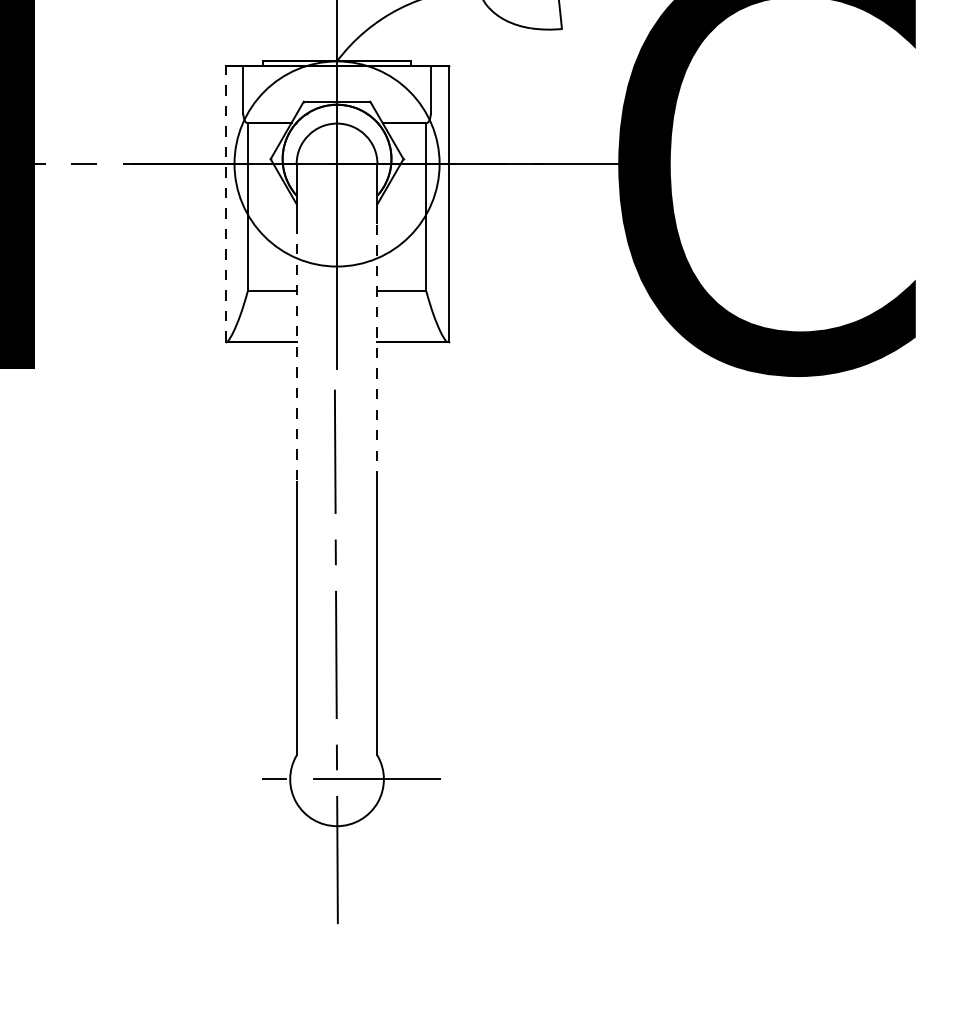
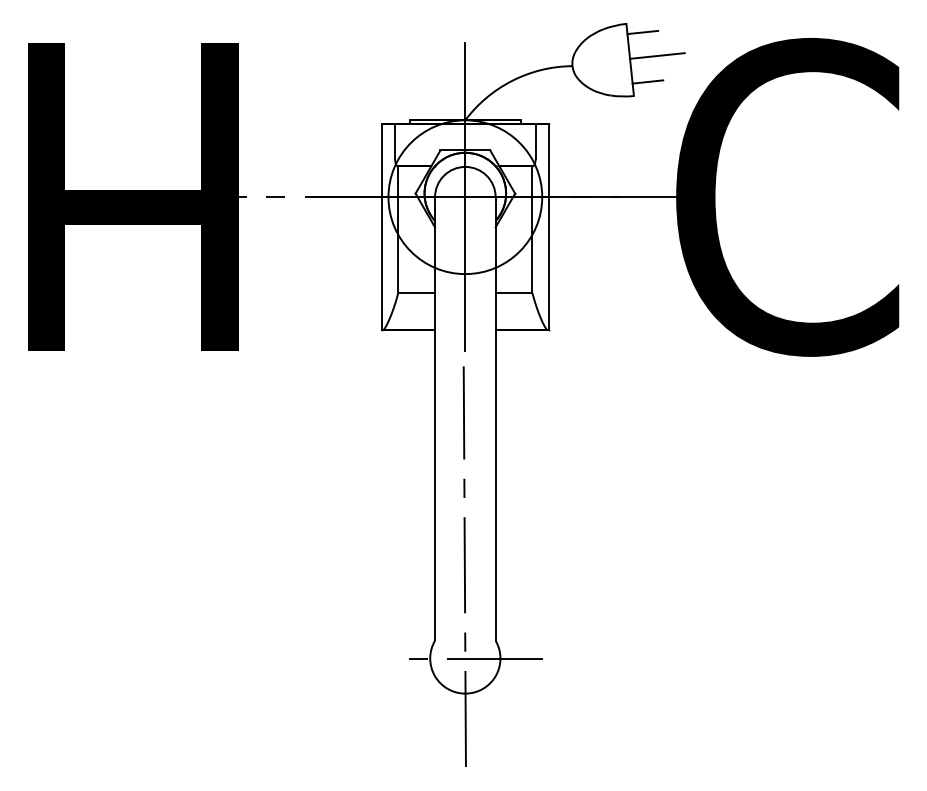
line: (580, 9) -> (647, 81), added
line: (225, 203) -> (381, 226), dashed -> solid
line: (297, 352) -> (435, 338), dashed -> solid
line: (377, 352) -> (495, 338), dashed -> solid

